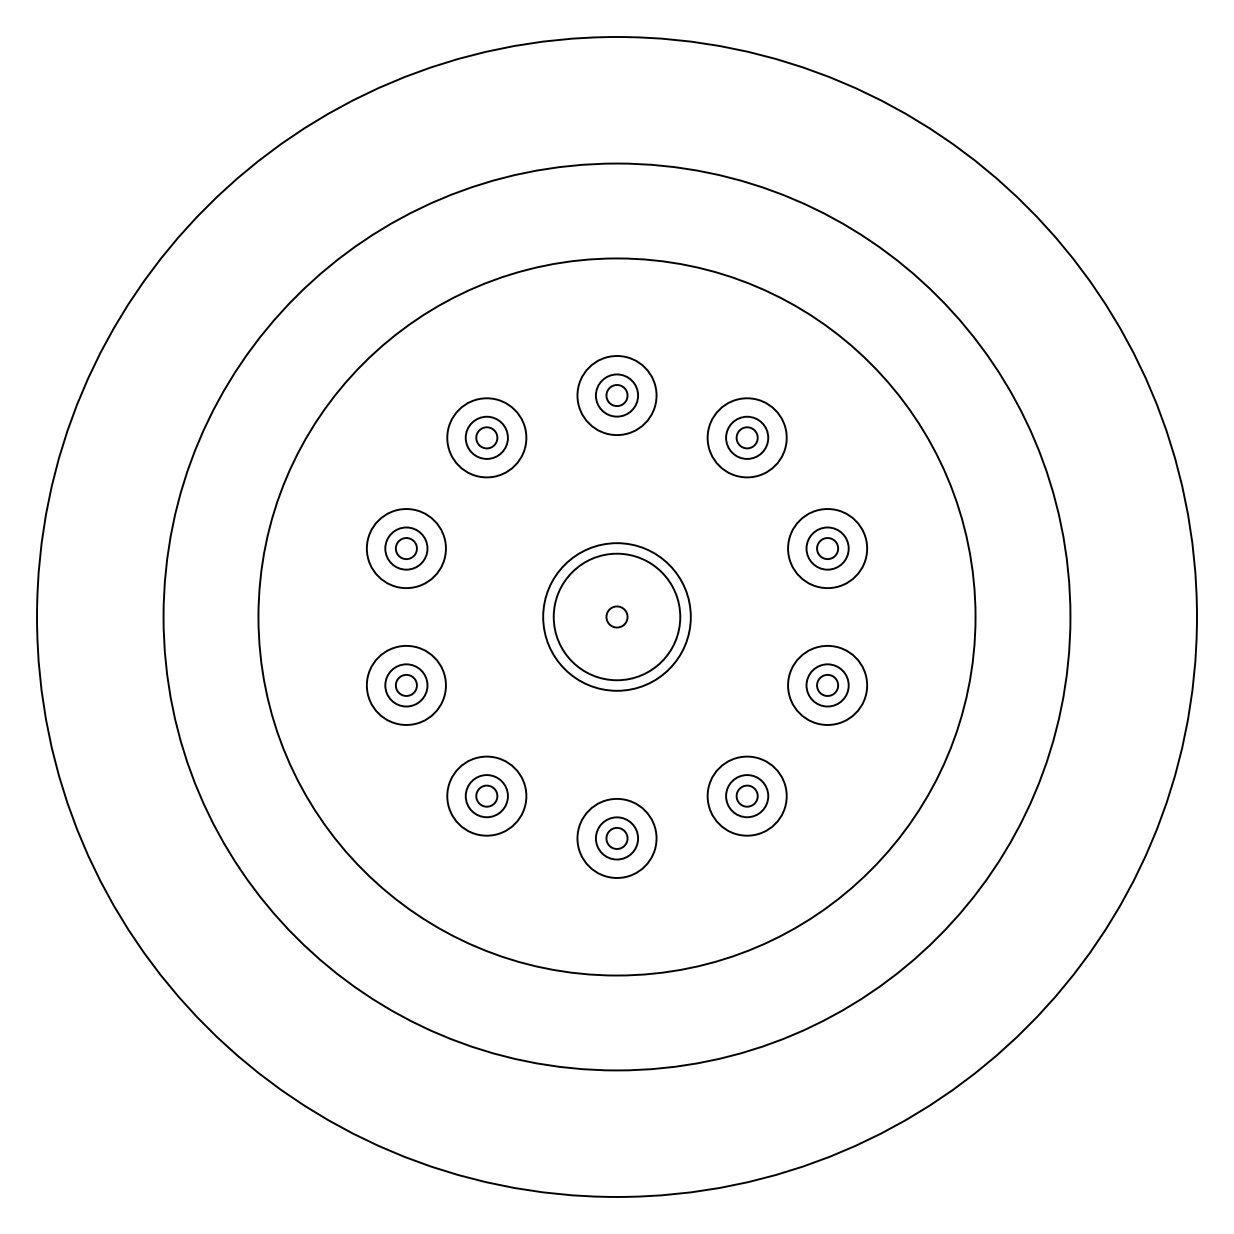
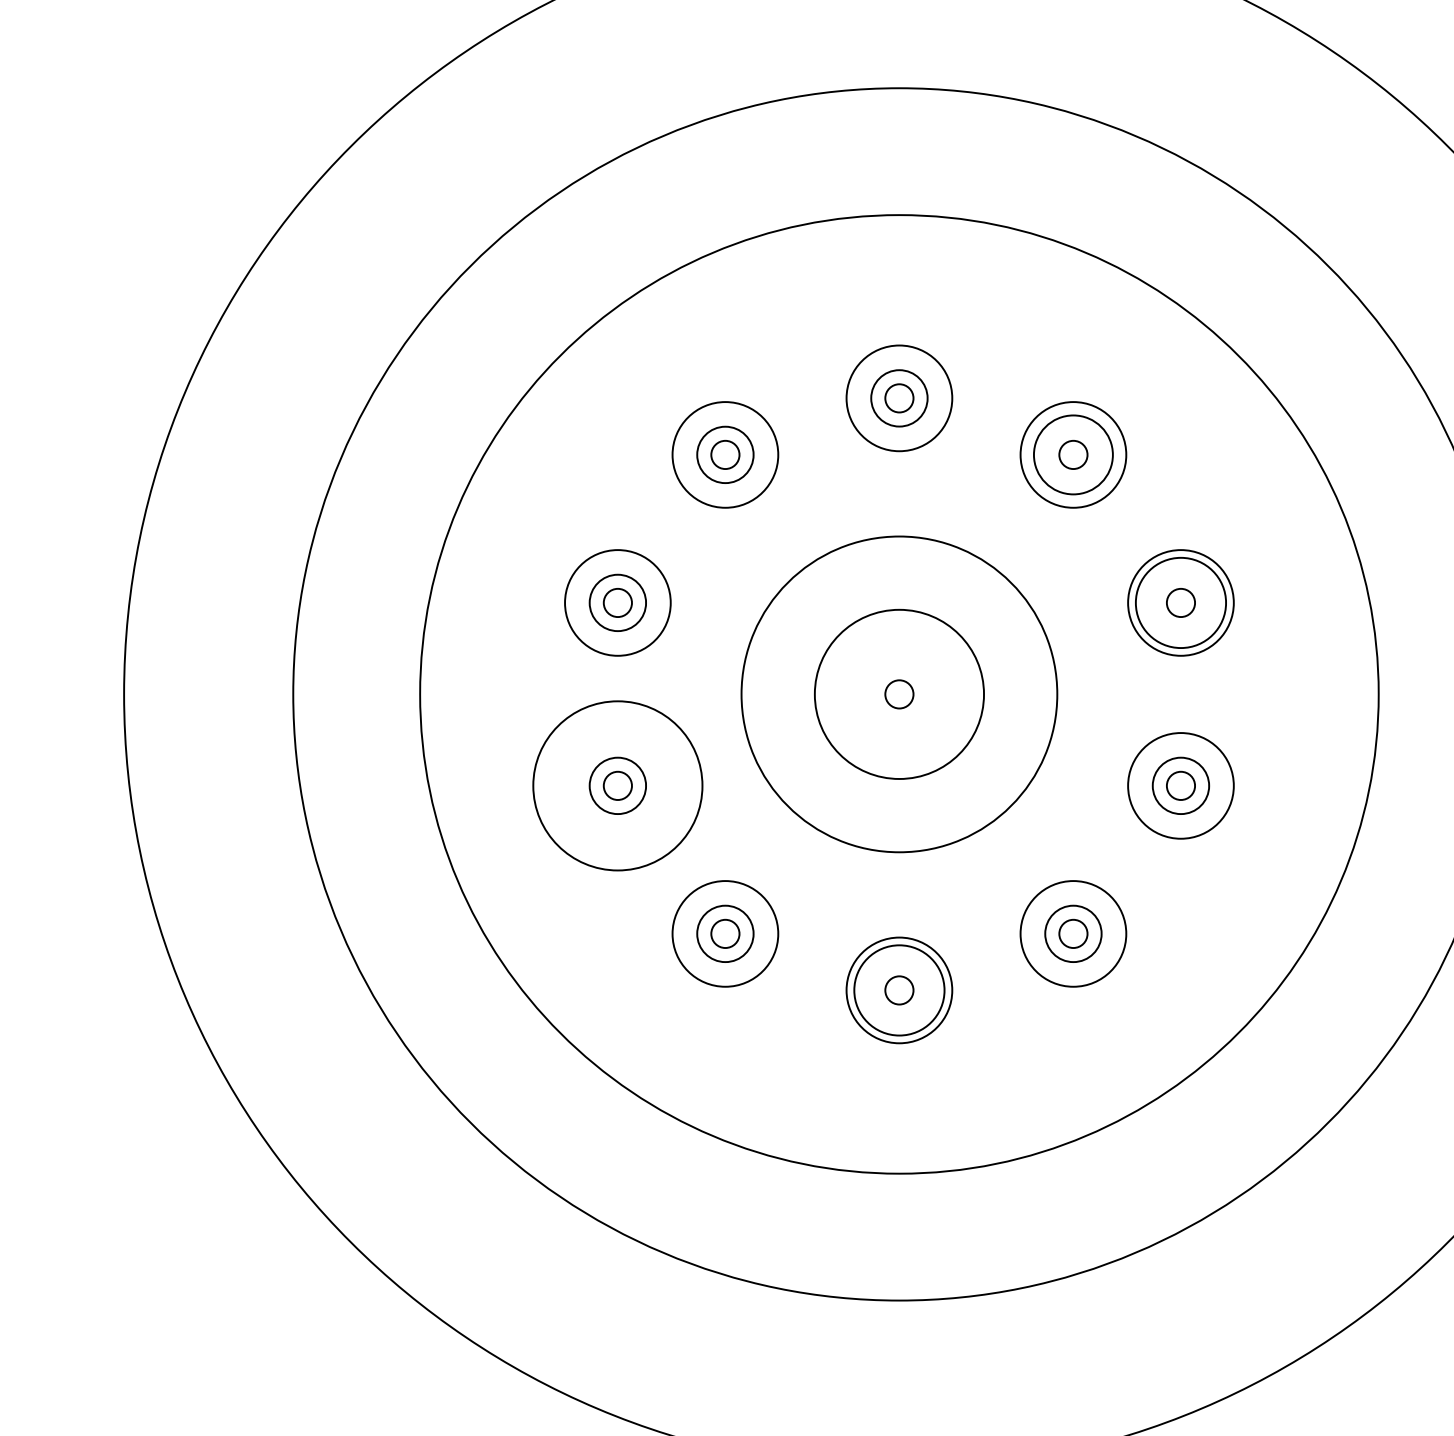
circle: (747, 437) -> (1073, 454), size x1.4
circle: (827, 548) -> (1180, 602), size x1.6
circle: (616, 616) -> (898, 693), size x1.6
circle: (405, 684) -> (616, 784), size x1.6
circle: (616, 838) -> (898, 990), size x1.6

